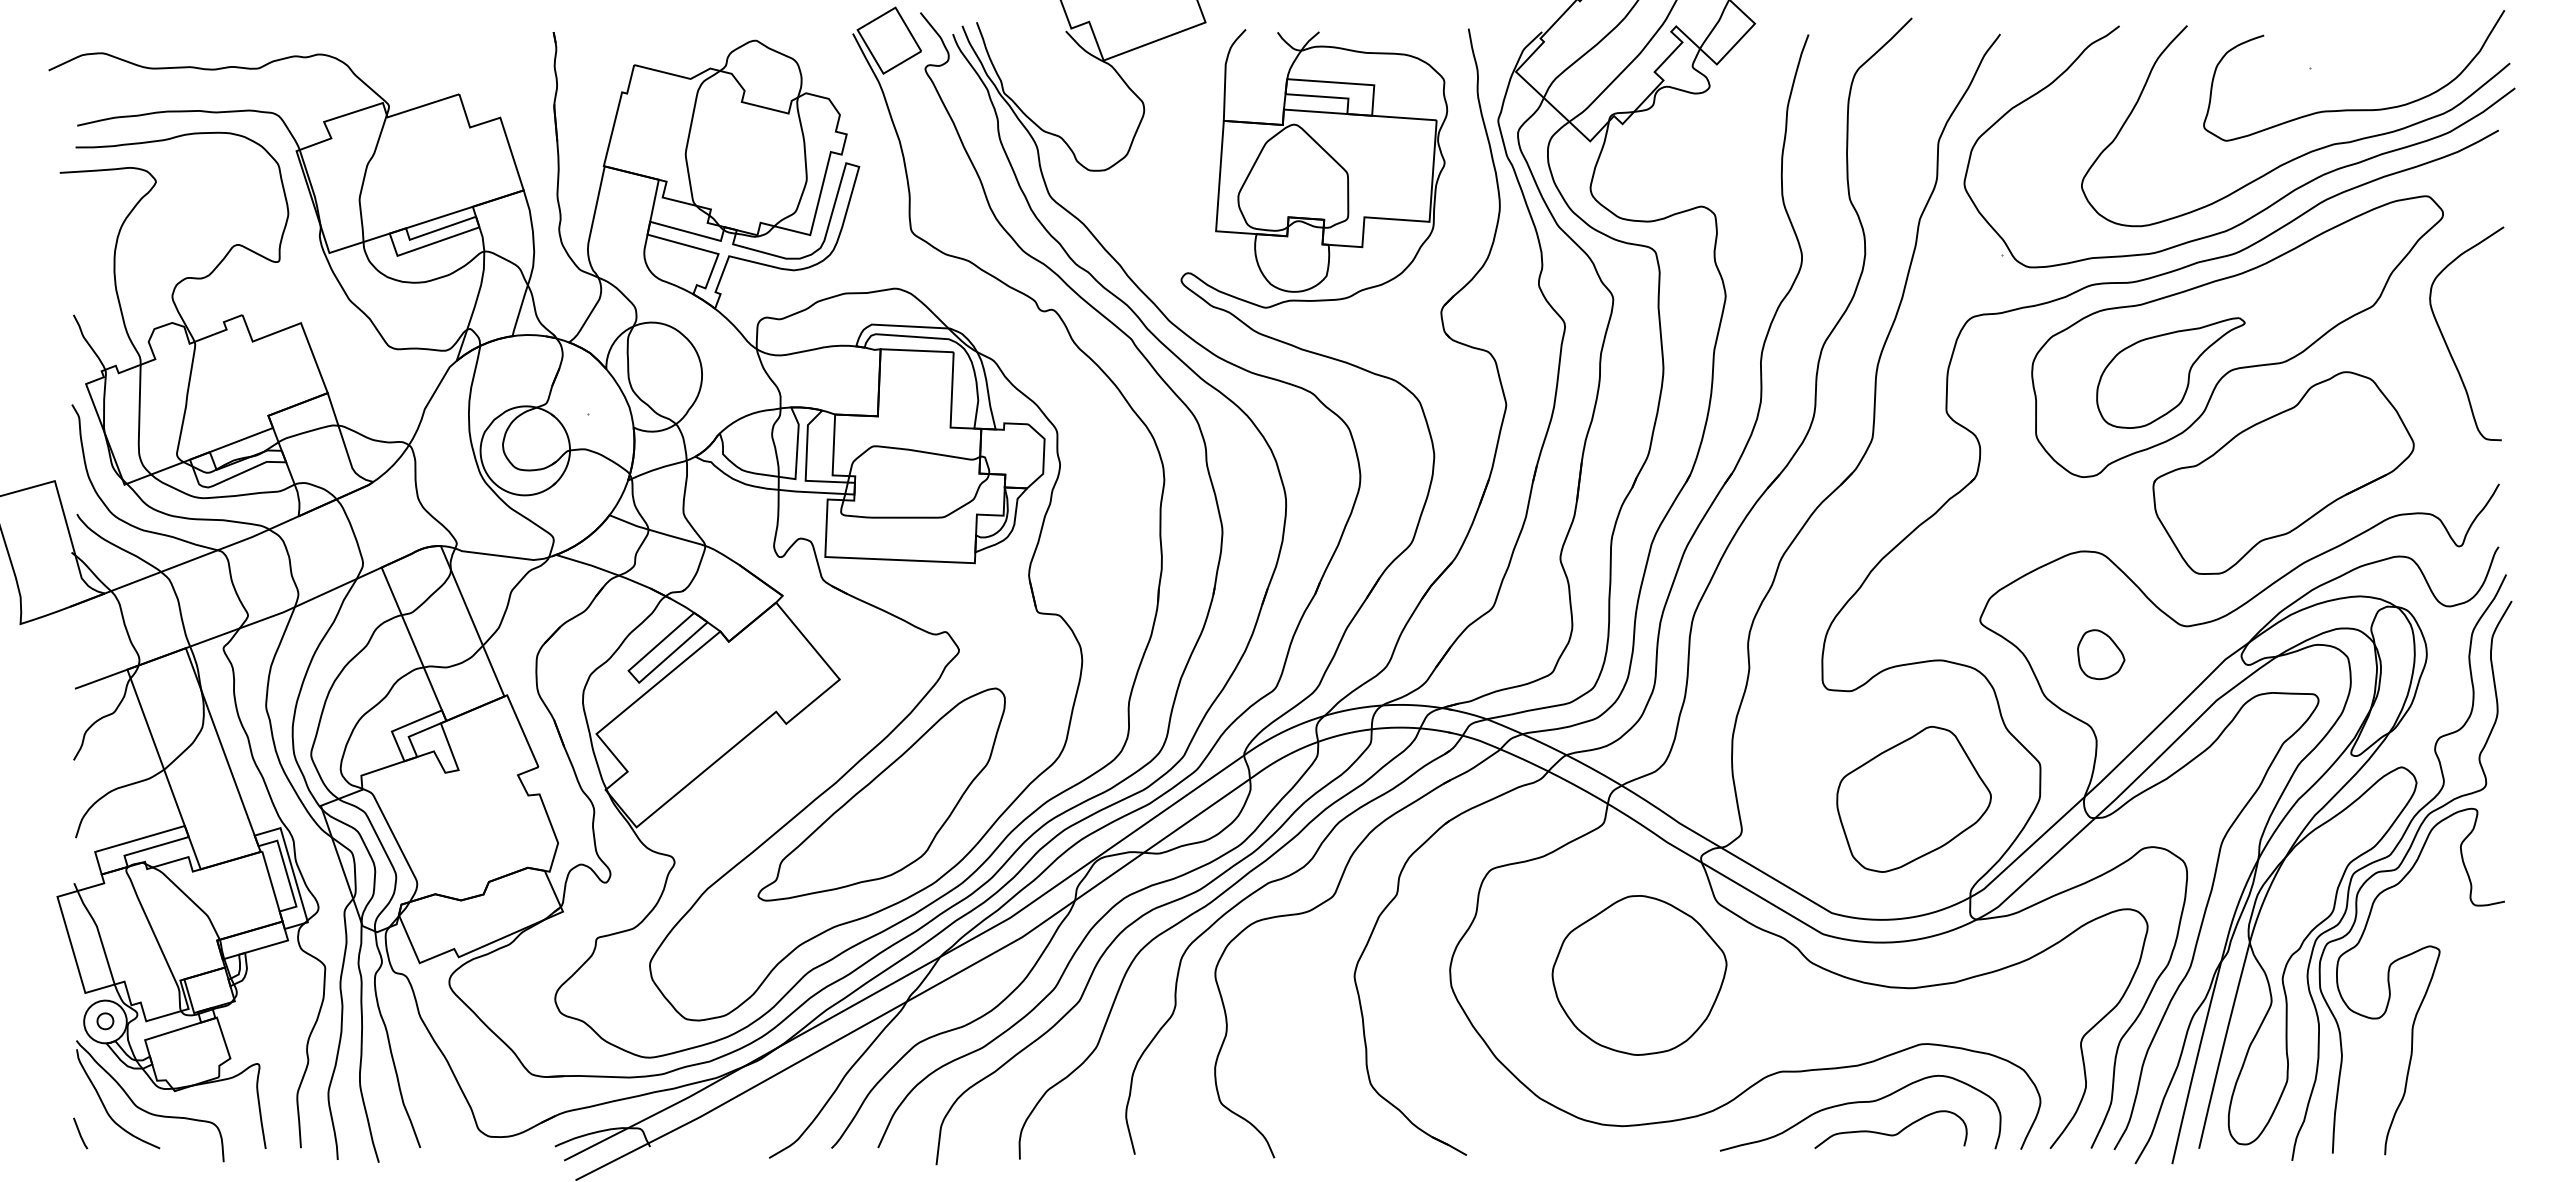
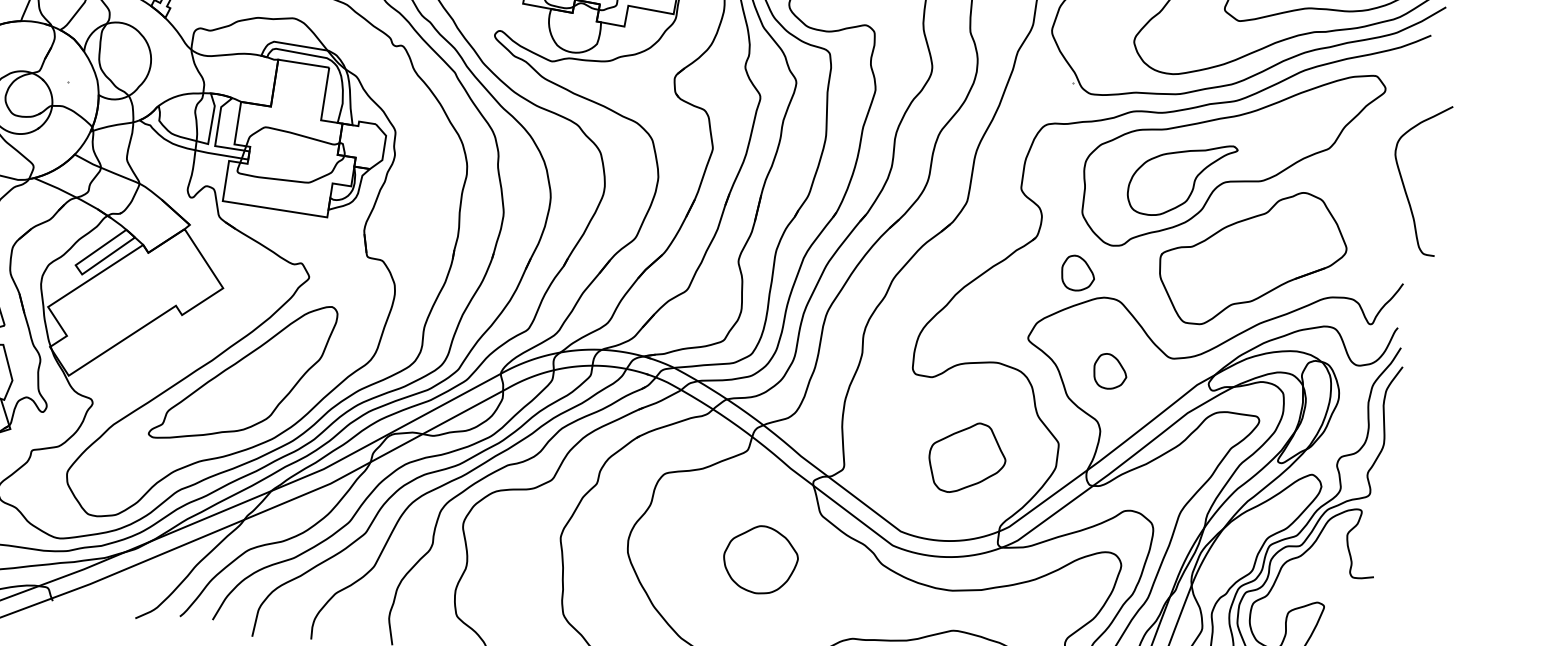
curve: (2445, 339) -> (1403, 180), moved
part: (2040, 521) -> (1078, 273), added
part: (1913, 798) -> (967, 457), size x0.7
part: (1639, 975) -> (760, 559), size x0.6

